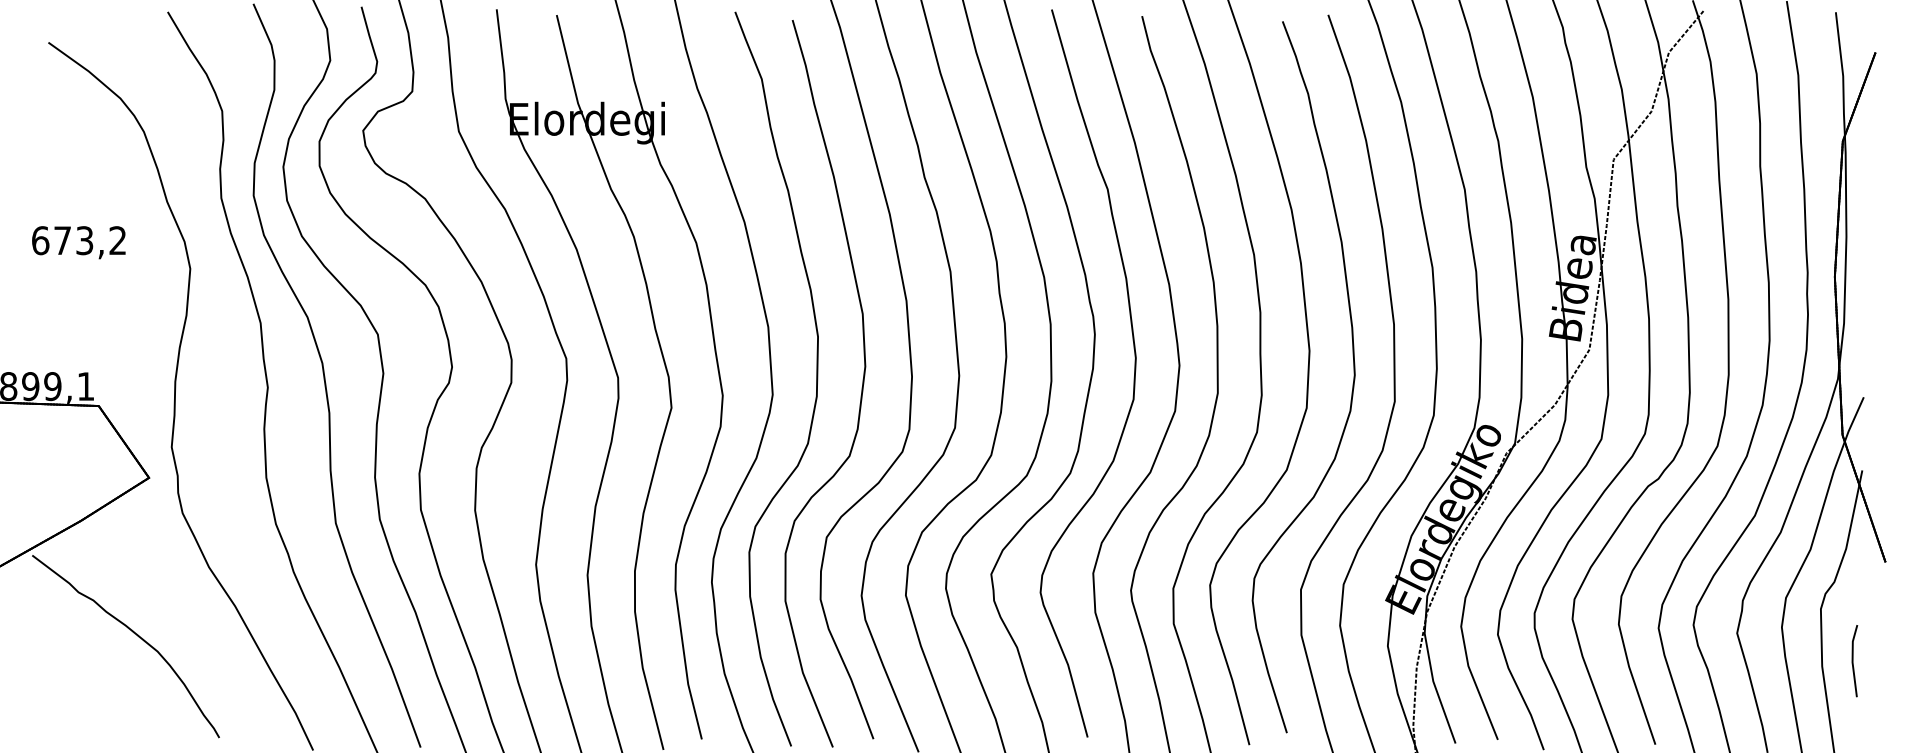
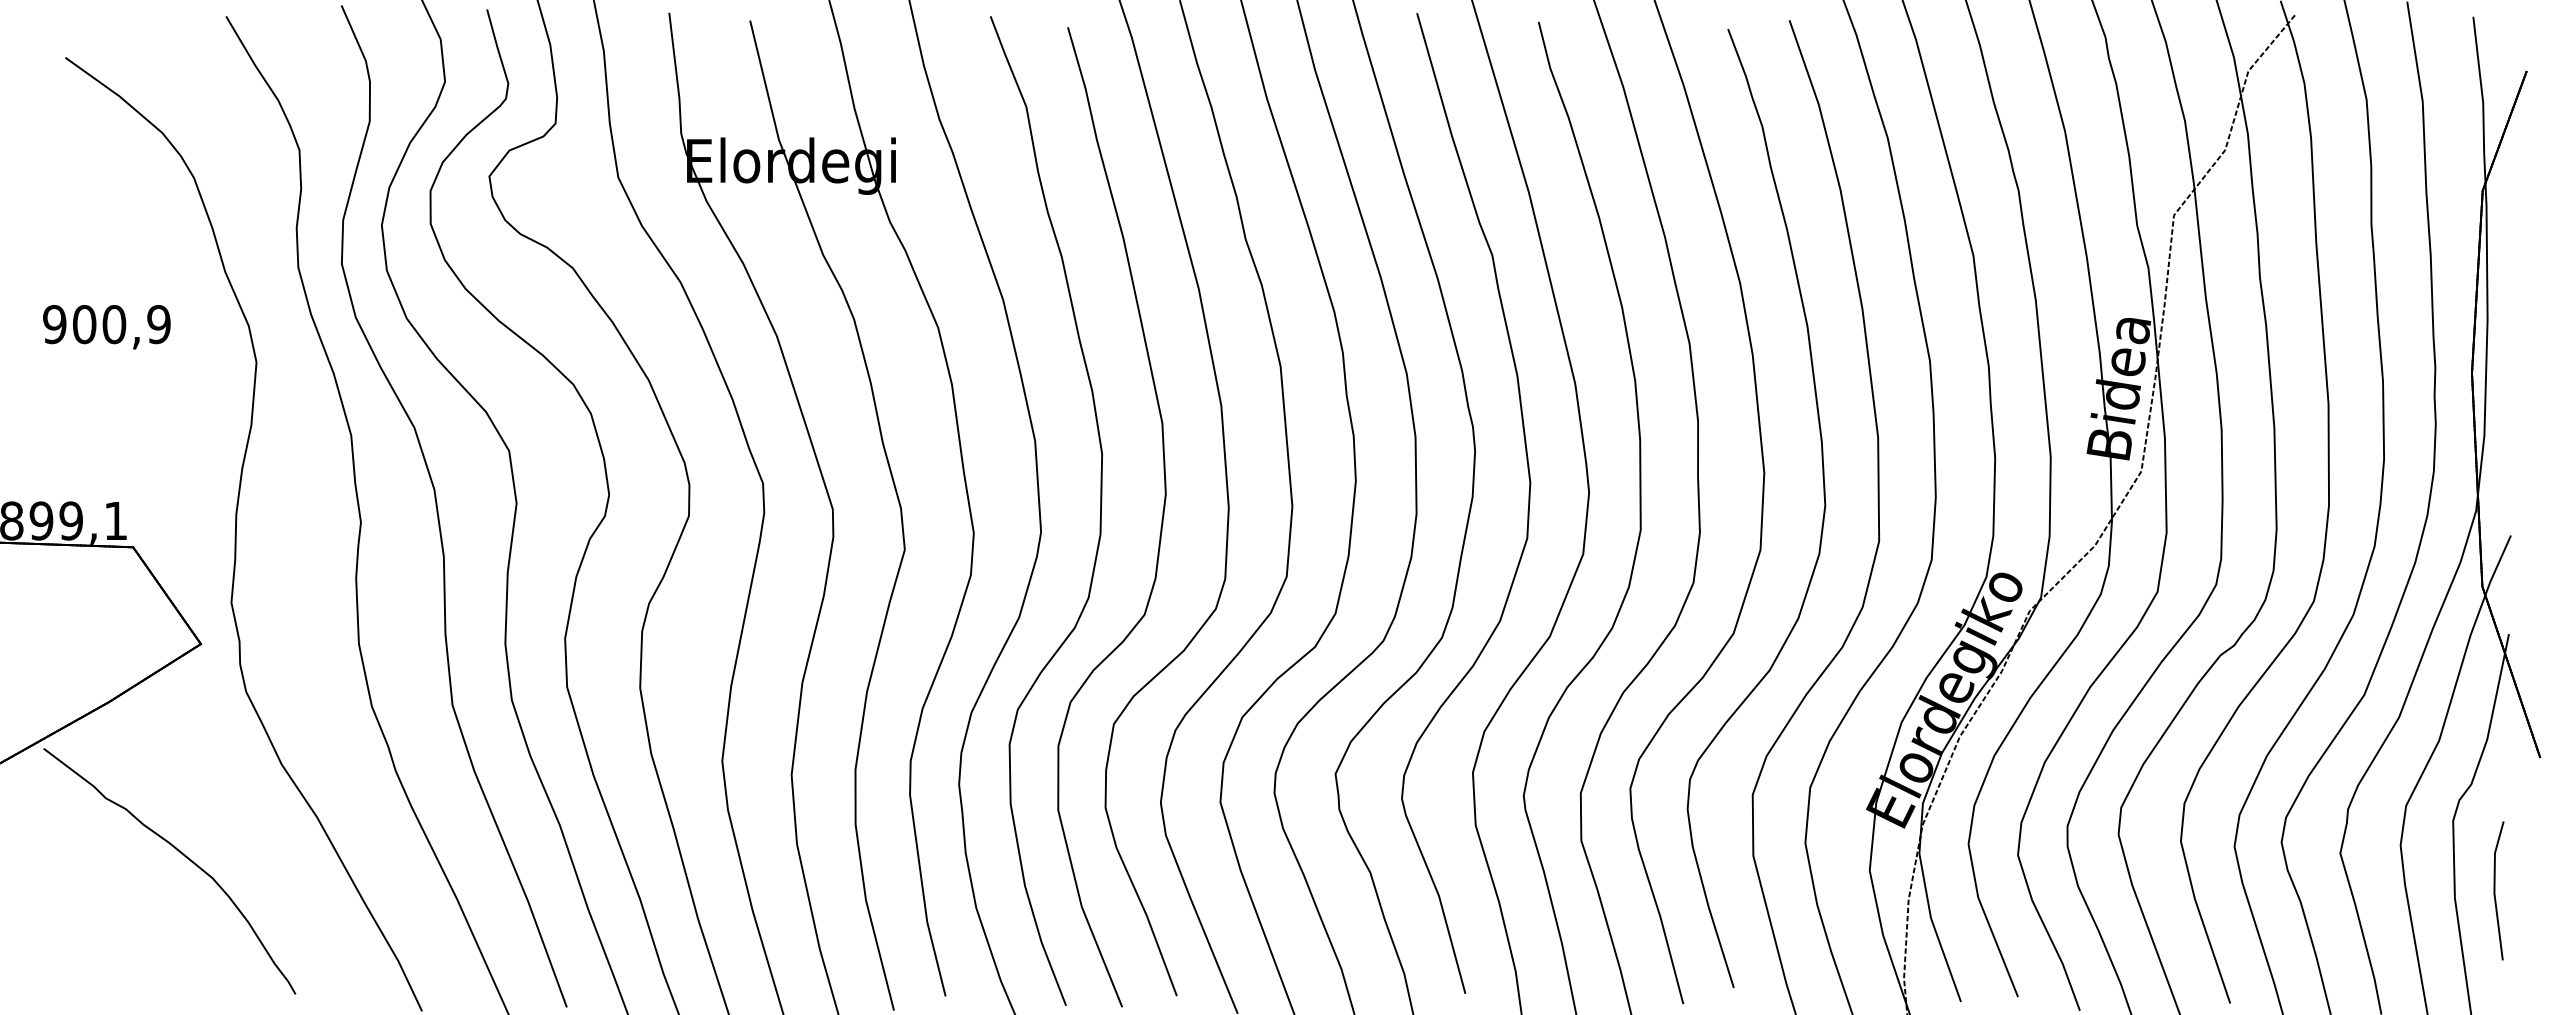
text: (78, 240) -> (106, 324), 673,2 -> 900,9
part: (1854, 660) -> (2498, 890), size x1.43

